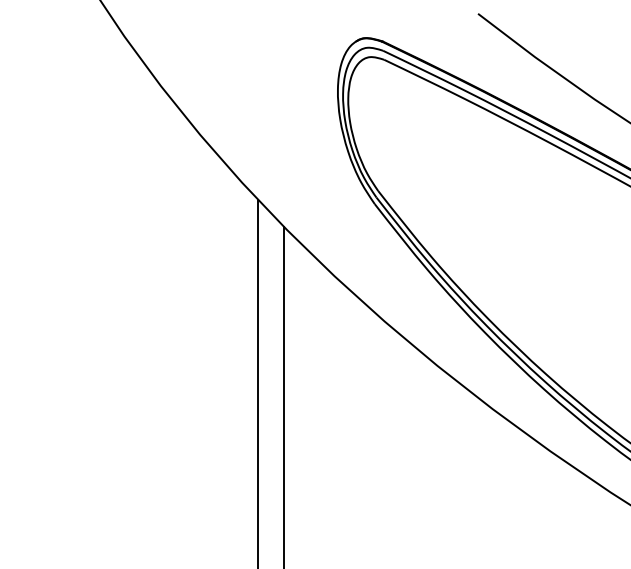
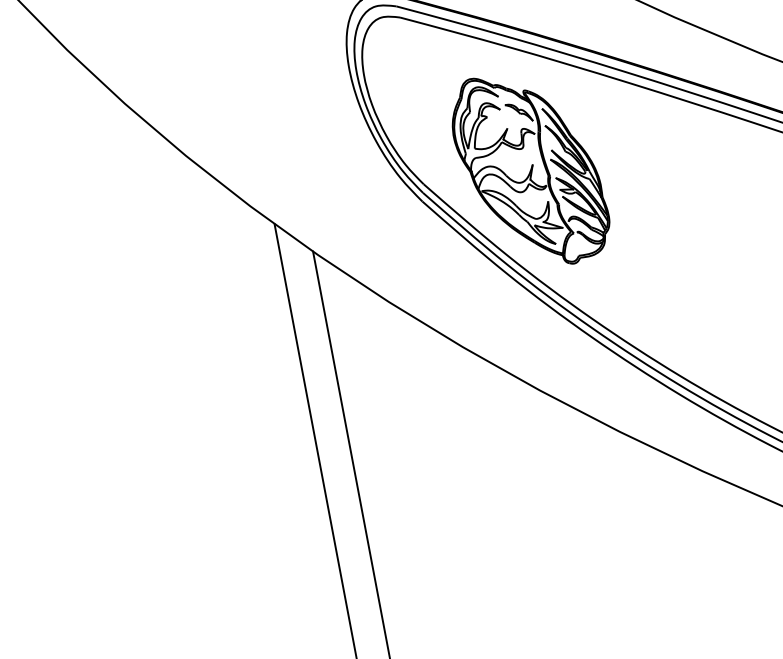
part: (461, 195) -> (529, 170), added

